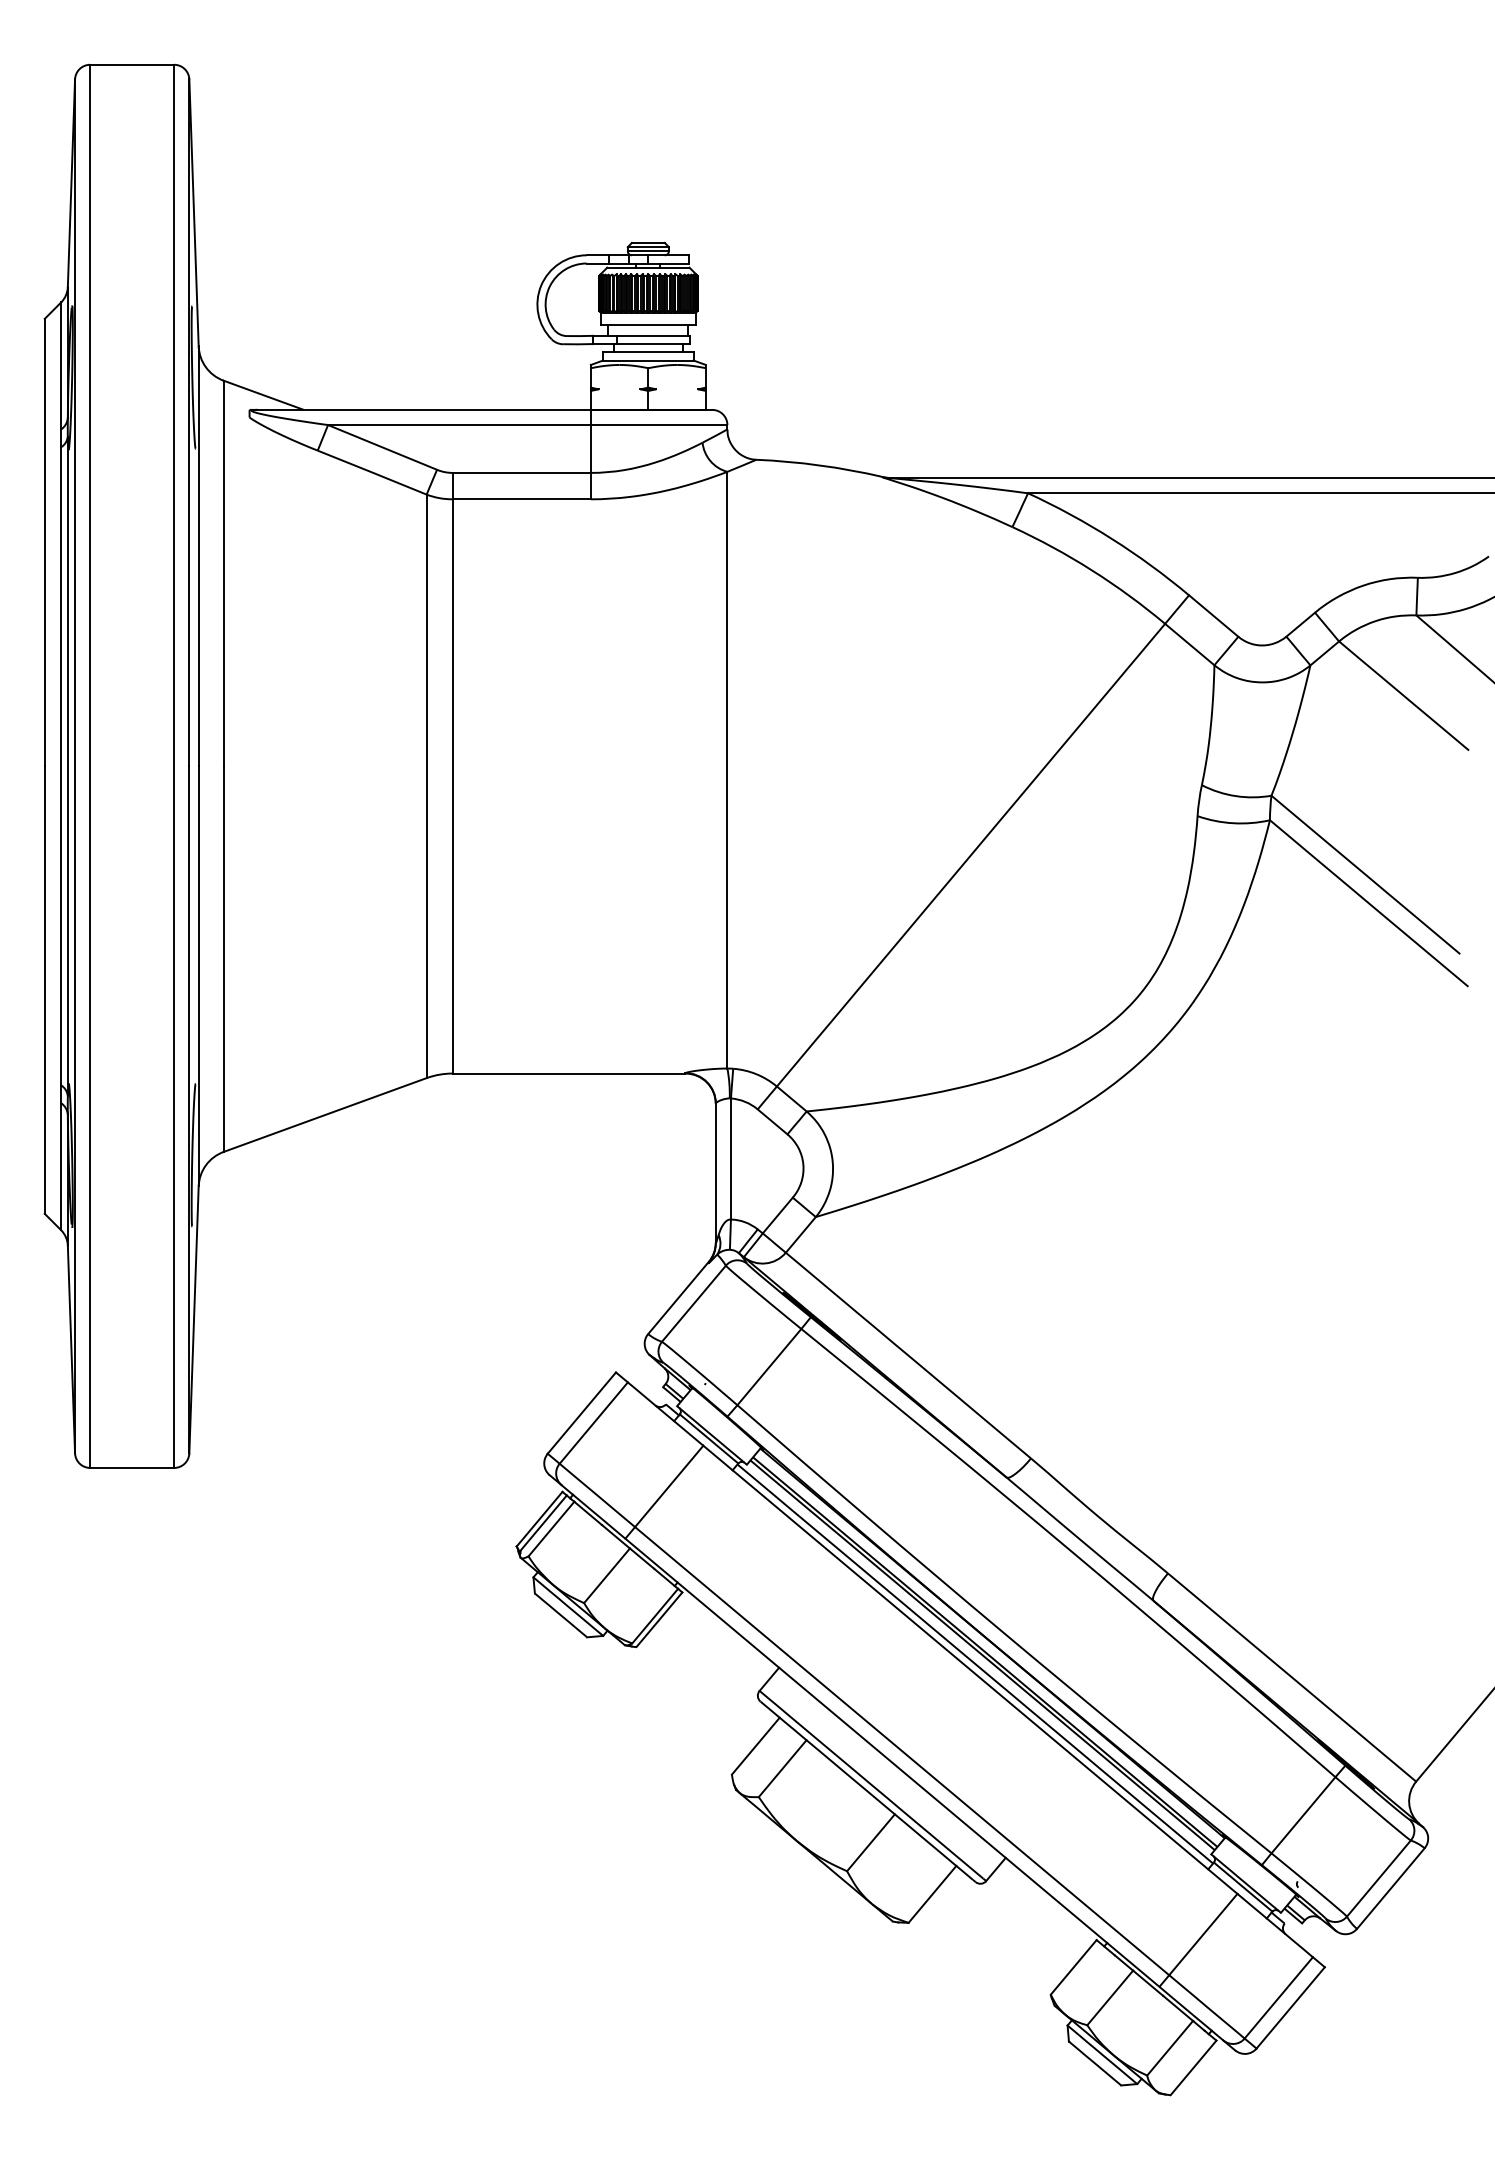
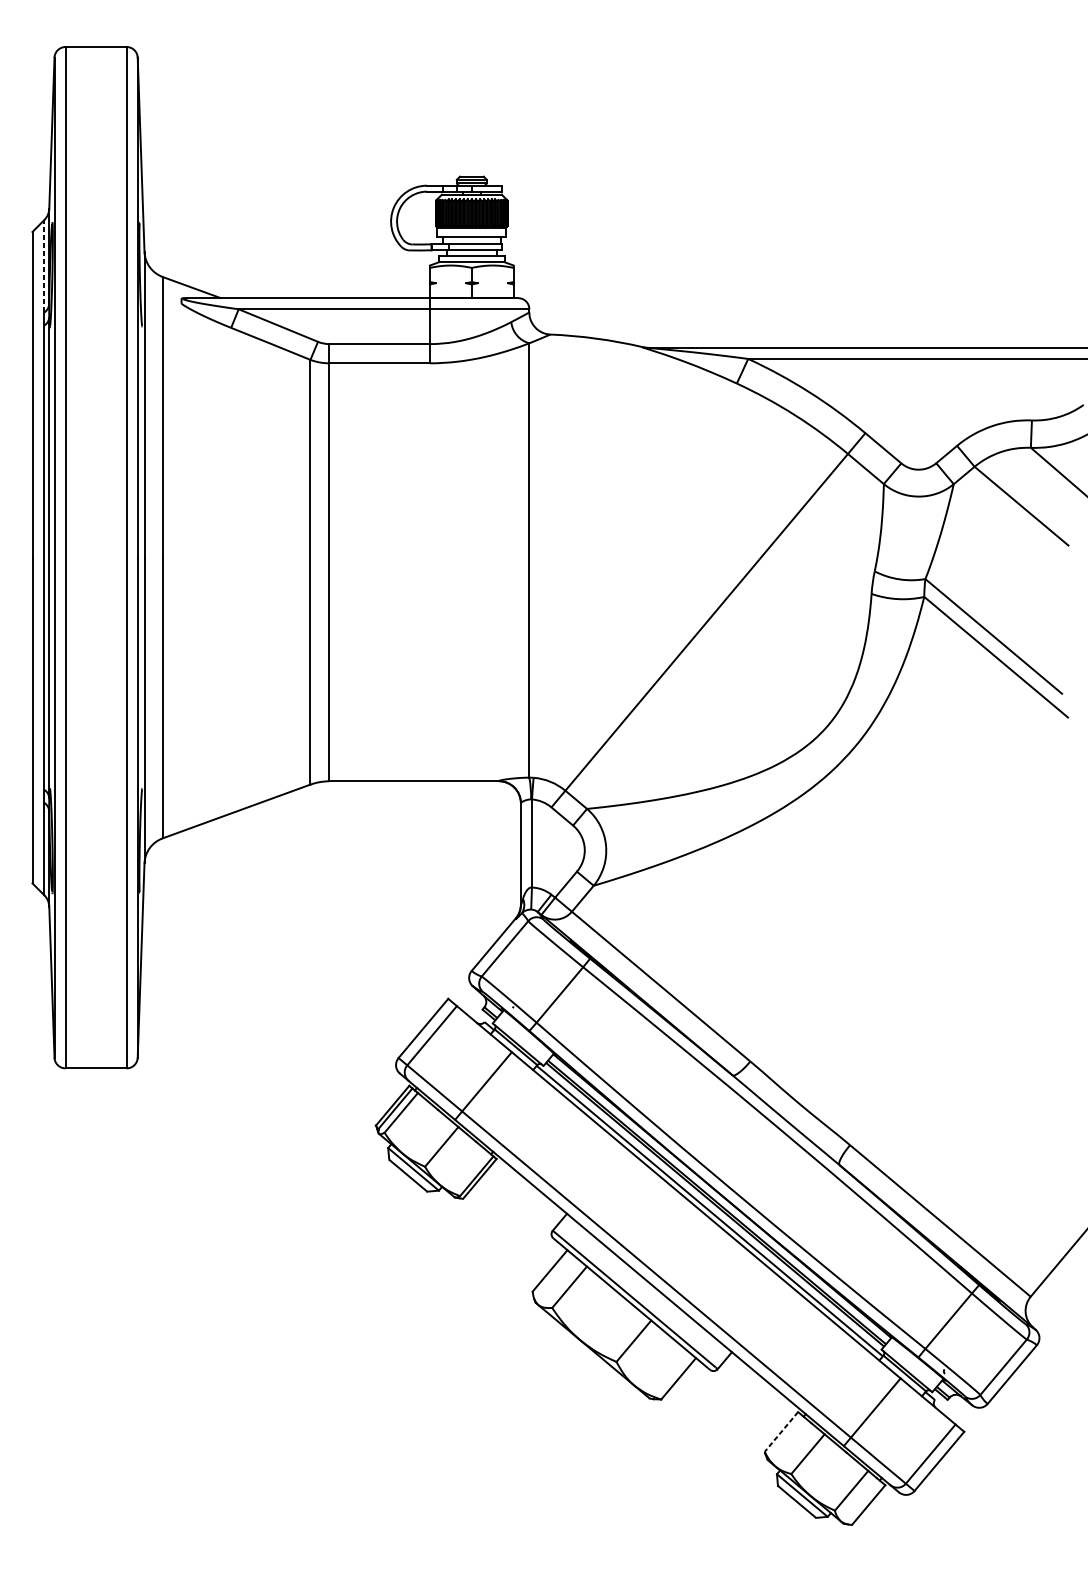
line: (61, 365) -> (44, 265), solid -> dashed
line: (1073, 1967) -> (781, 1432), solid -> dashed

